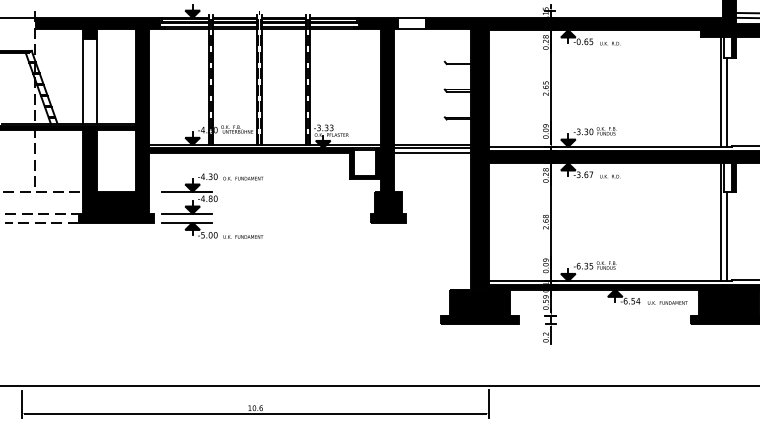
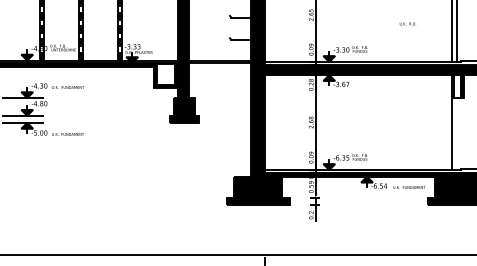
line: (432, 152) -> (220, 66), removed
text: (610, 176) -> (408, 23), moved
line: (727, 236) -> (457, 134), removed

